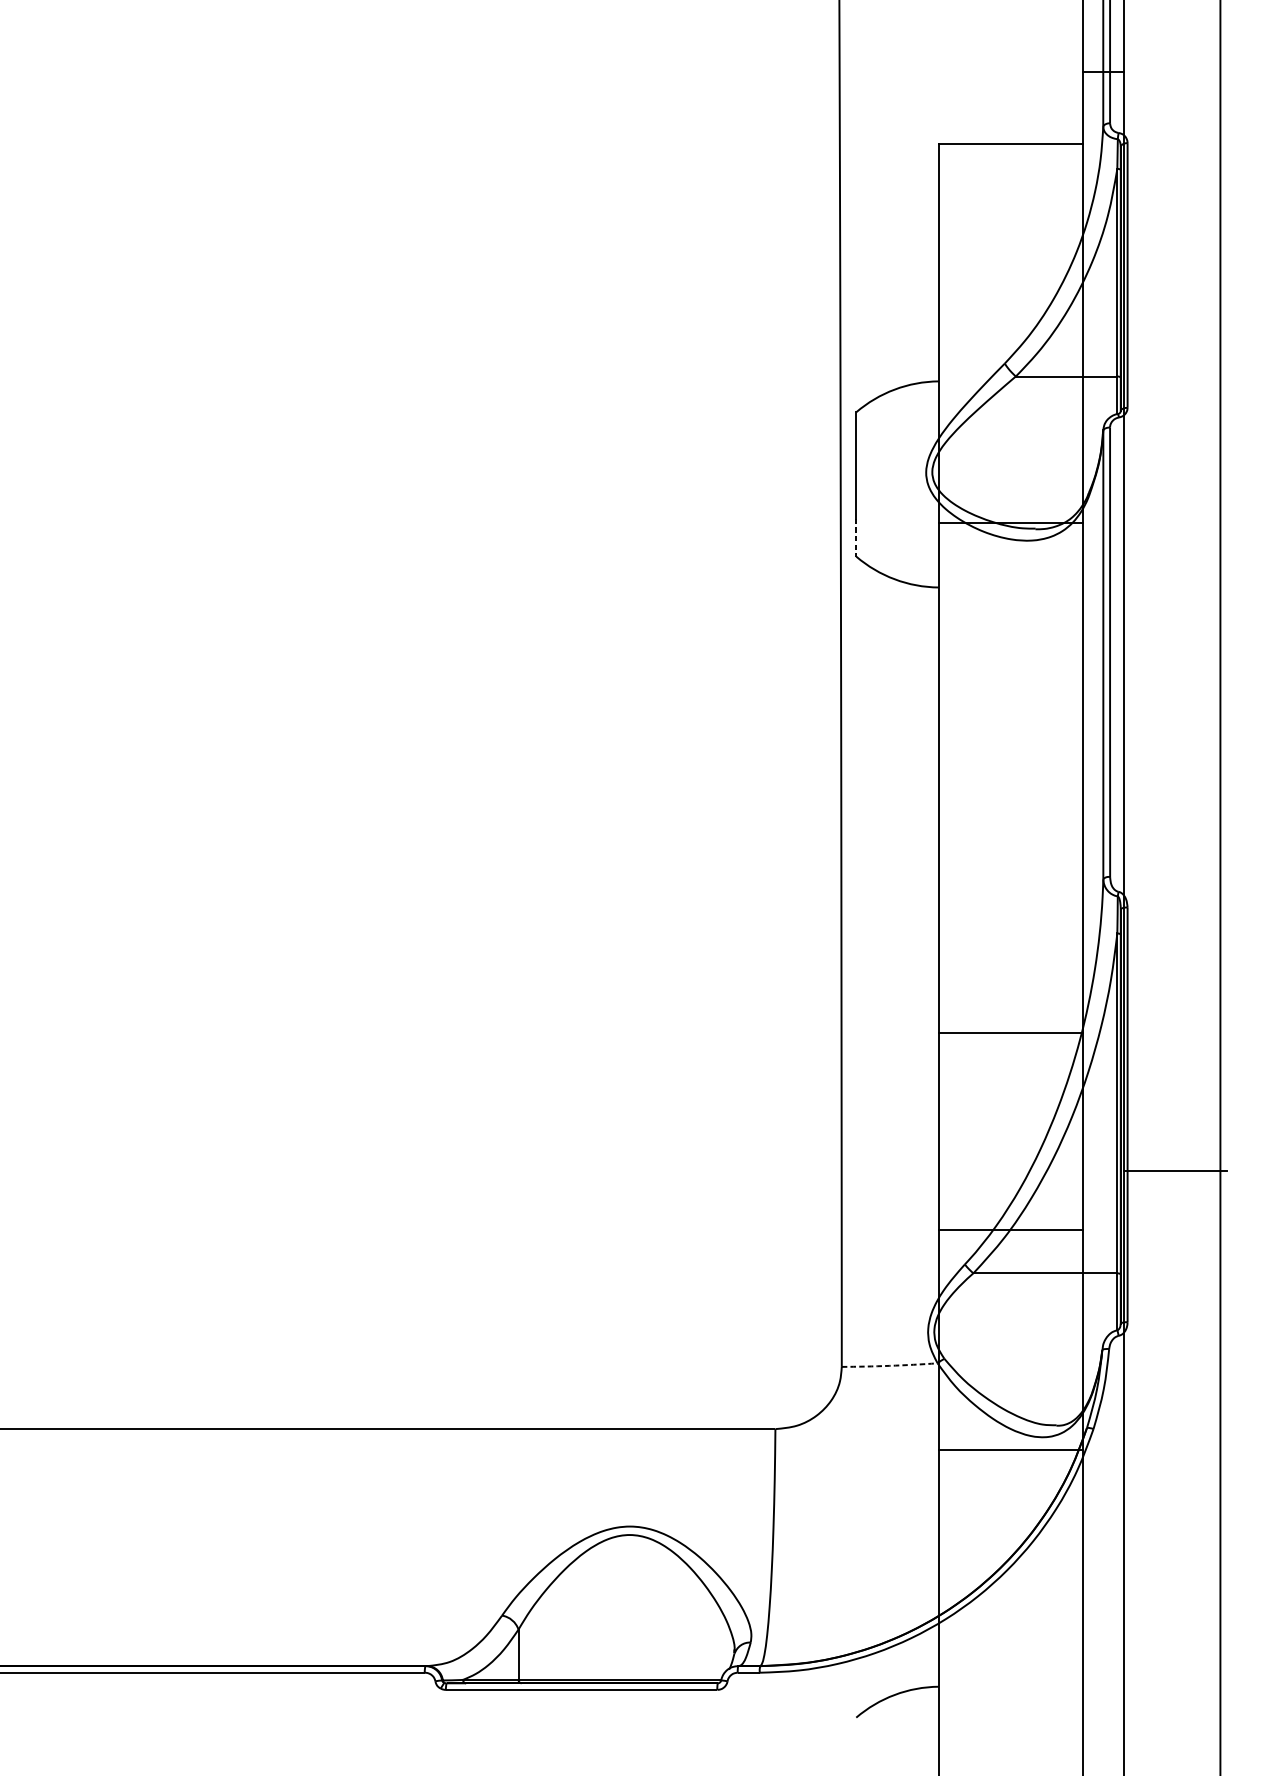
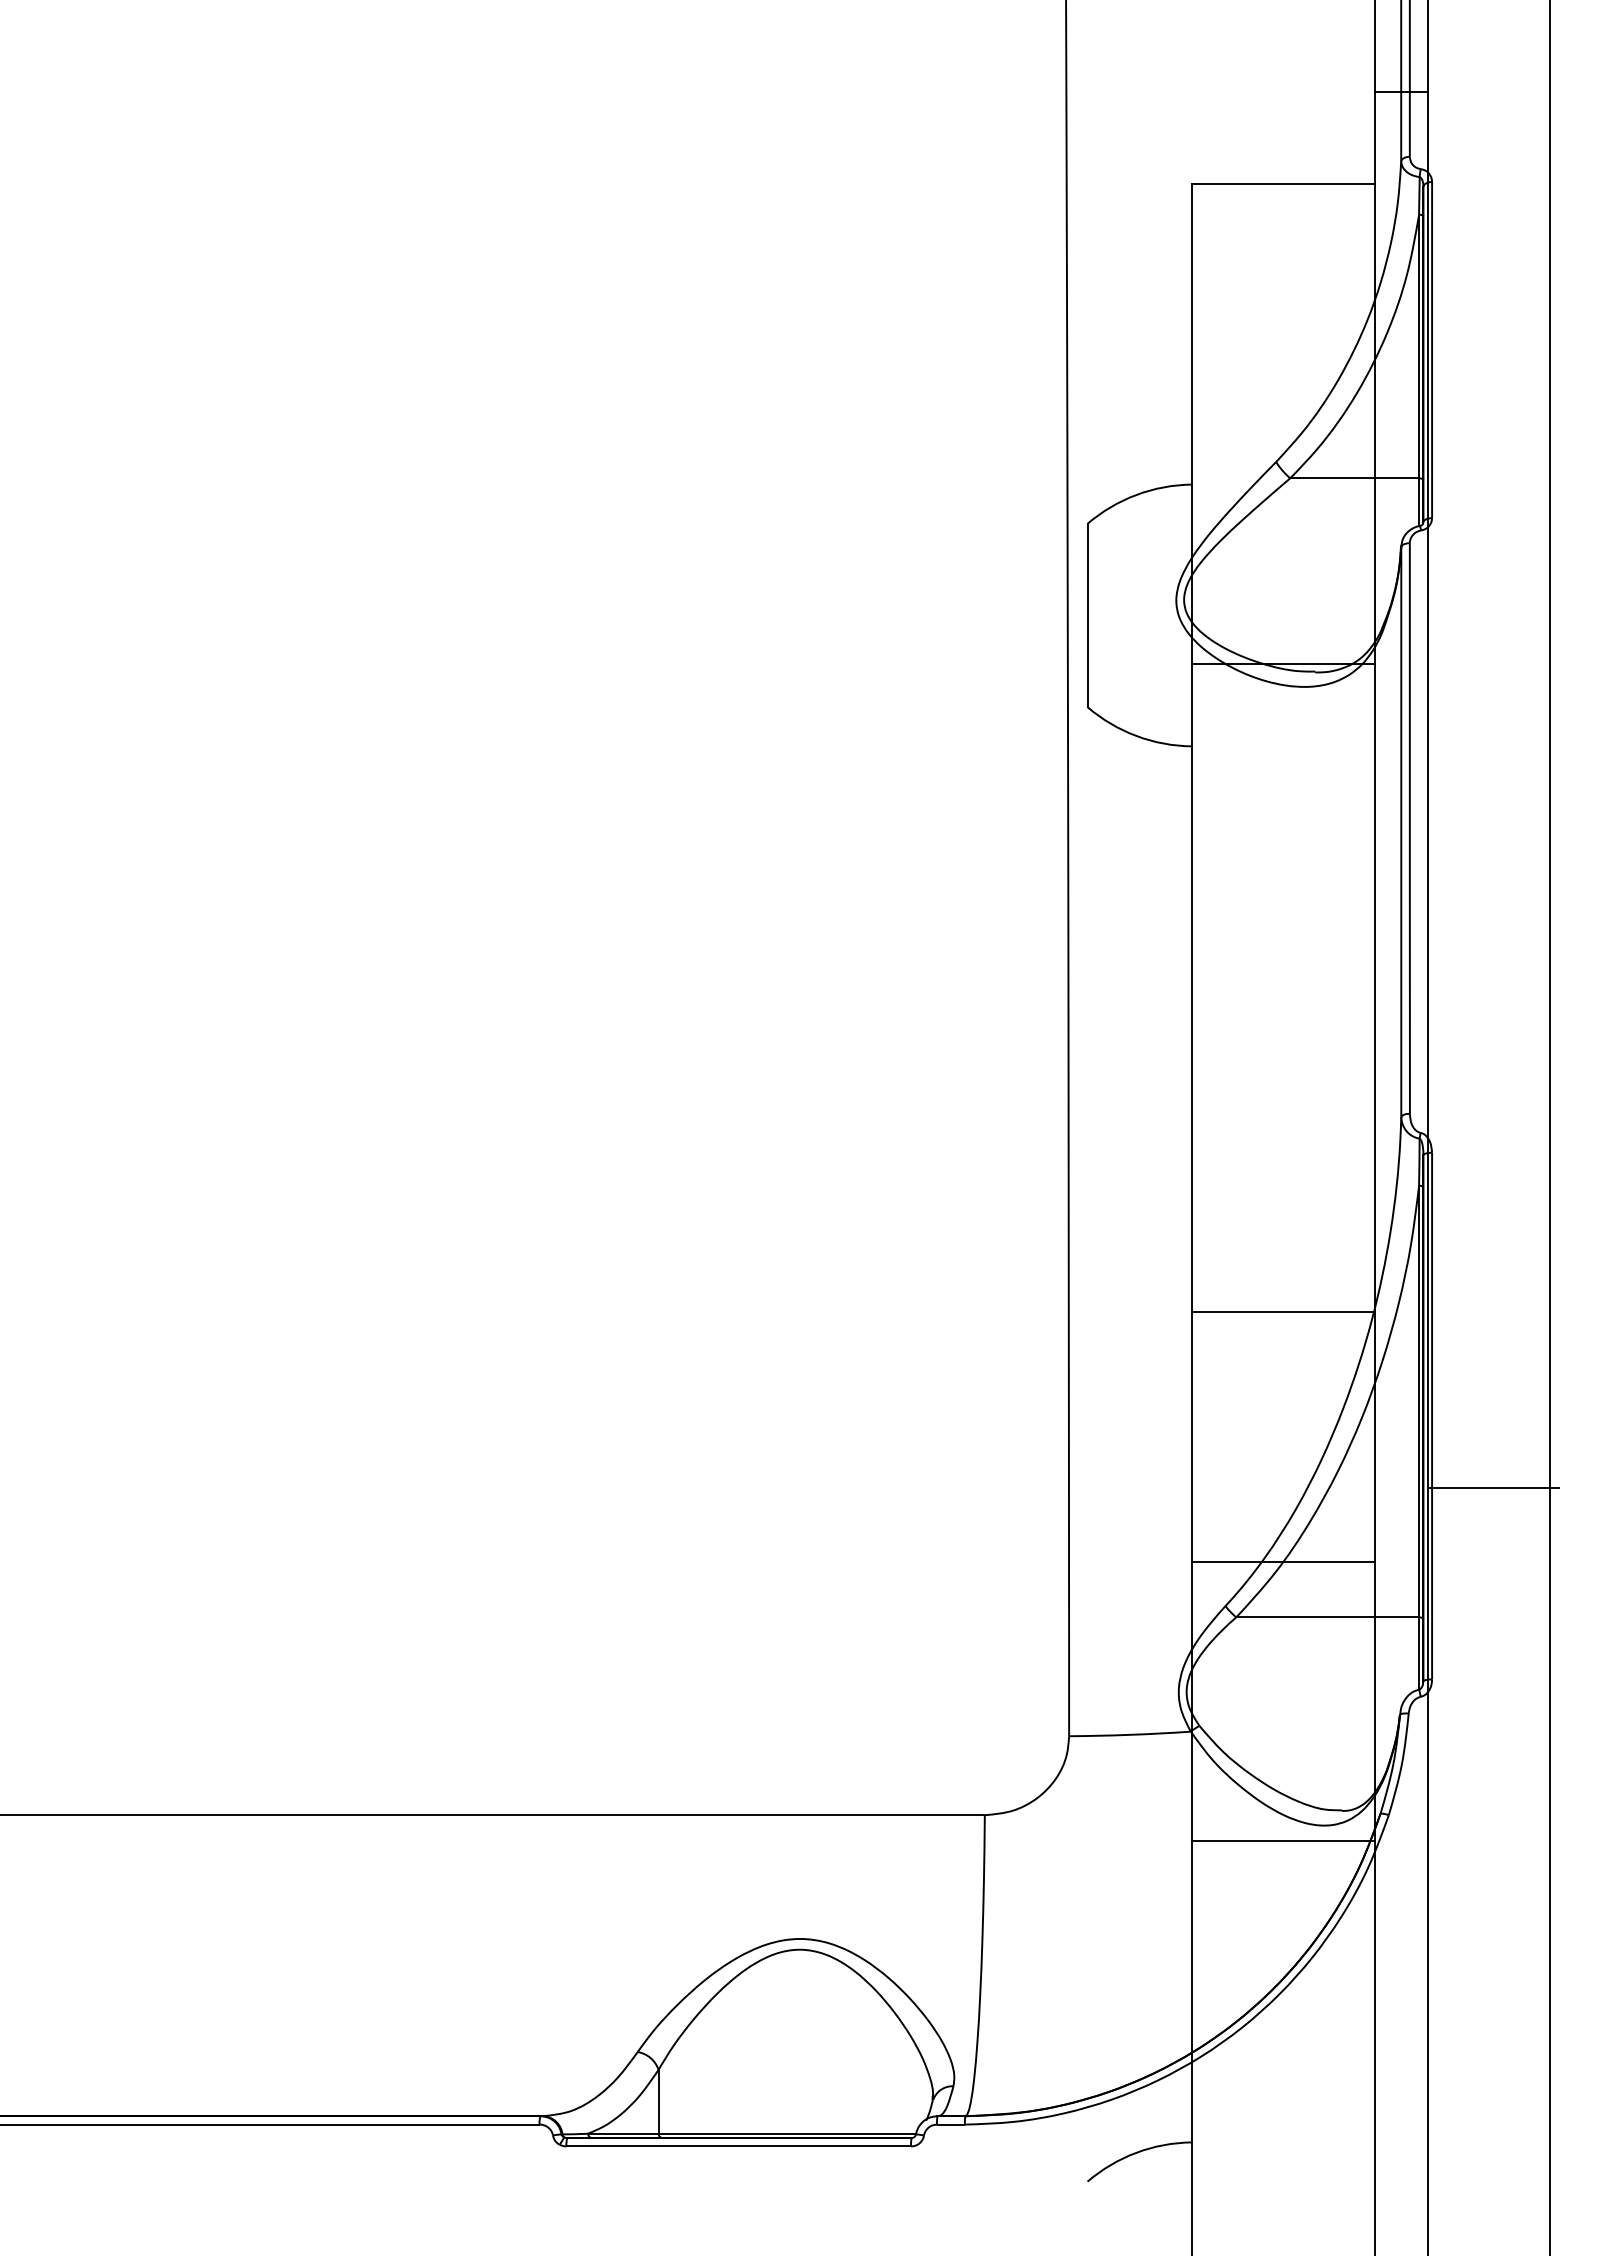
line: (856, 538) -> (1087, 683), dashed -> solid
arc: (890, 1365) -> (1130, 1734), dashed -> solid

